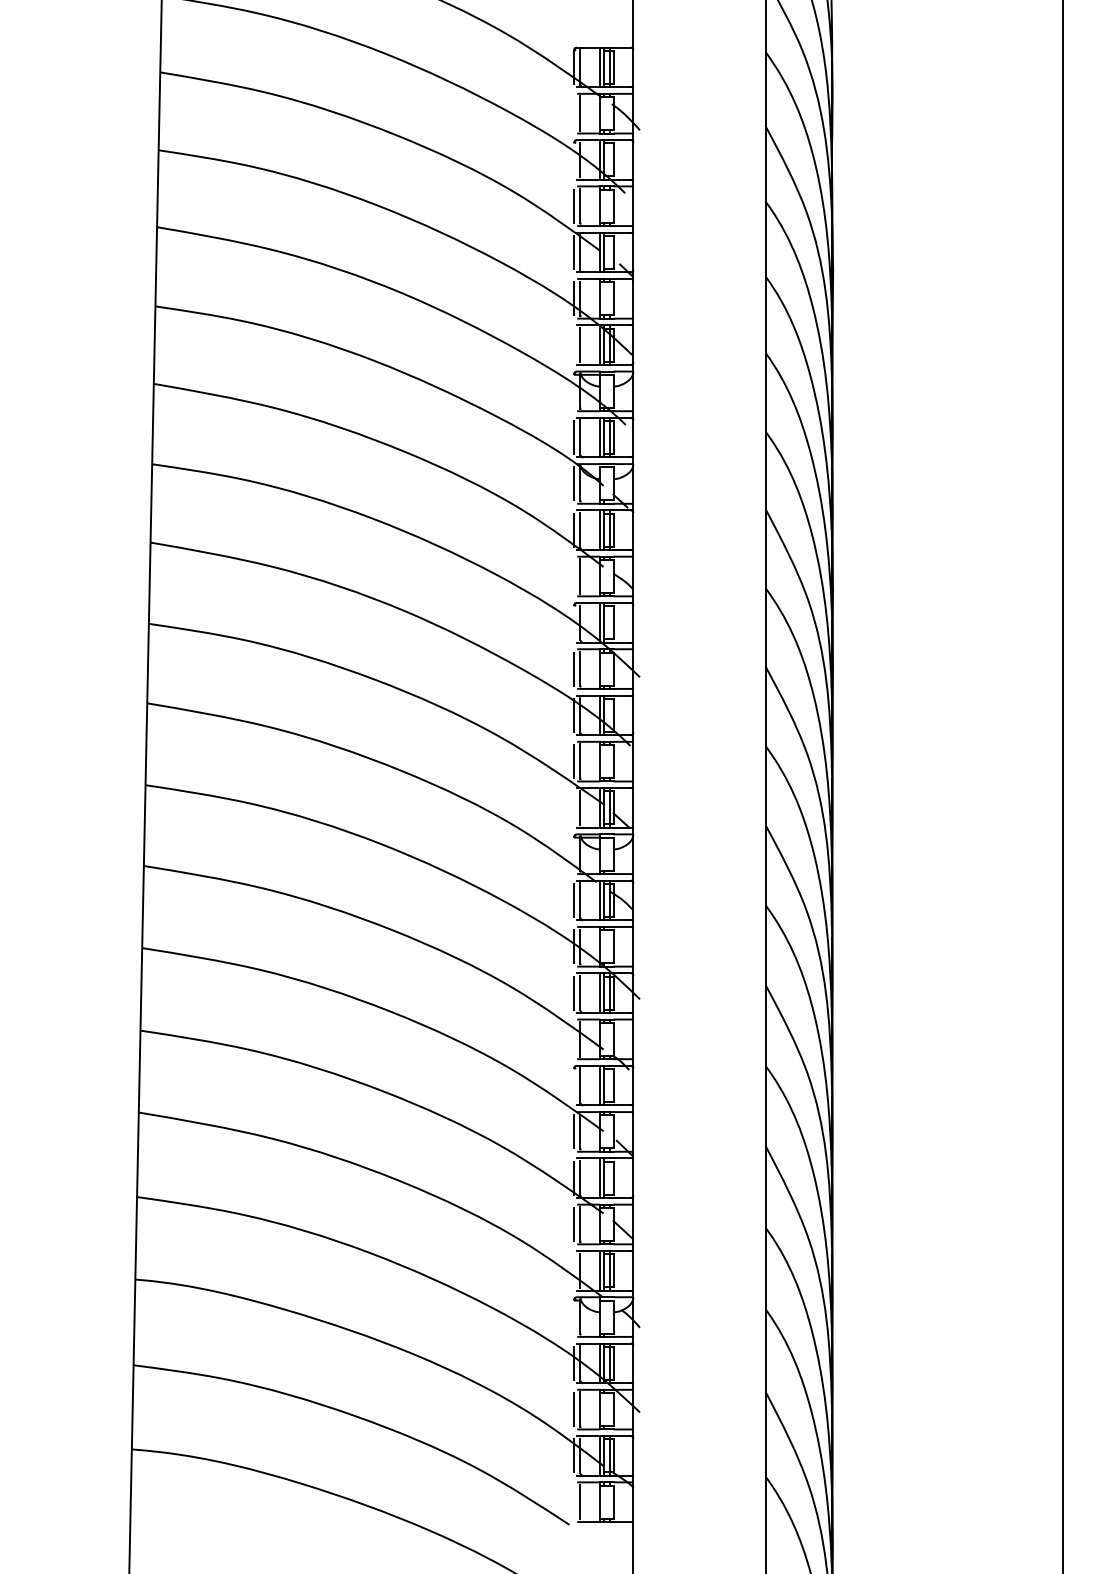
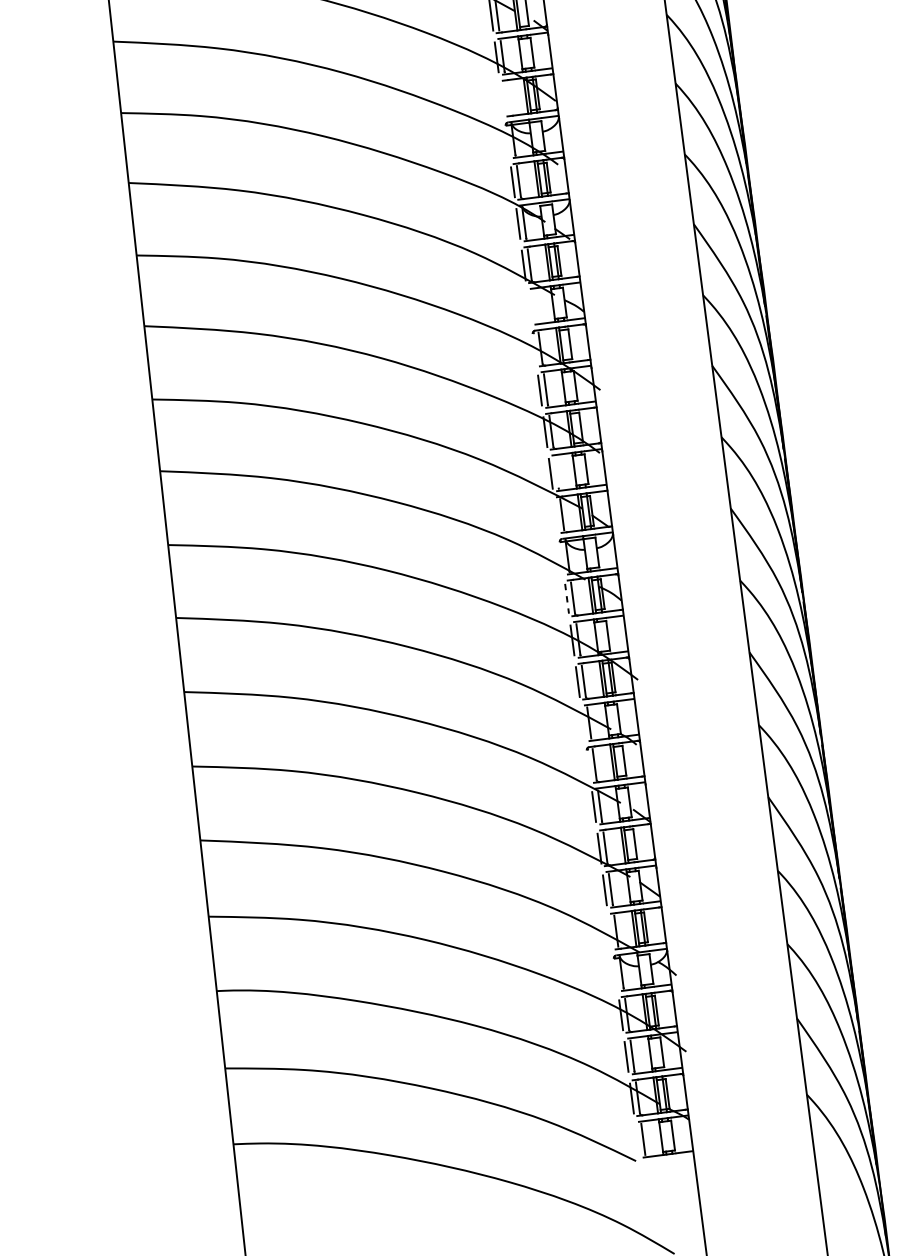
line: (580, 344) -> (508, 97), removed
line: (580, 576) -> (535, 306), removed
line: (580, 761) -> (556, 472), removed
line: (573, 900) -> (566, 598), solid -> dashed

